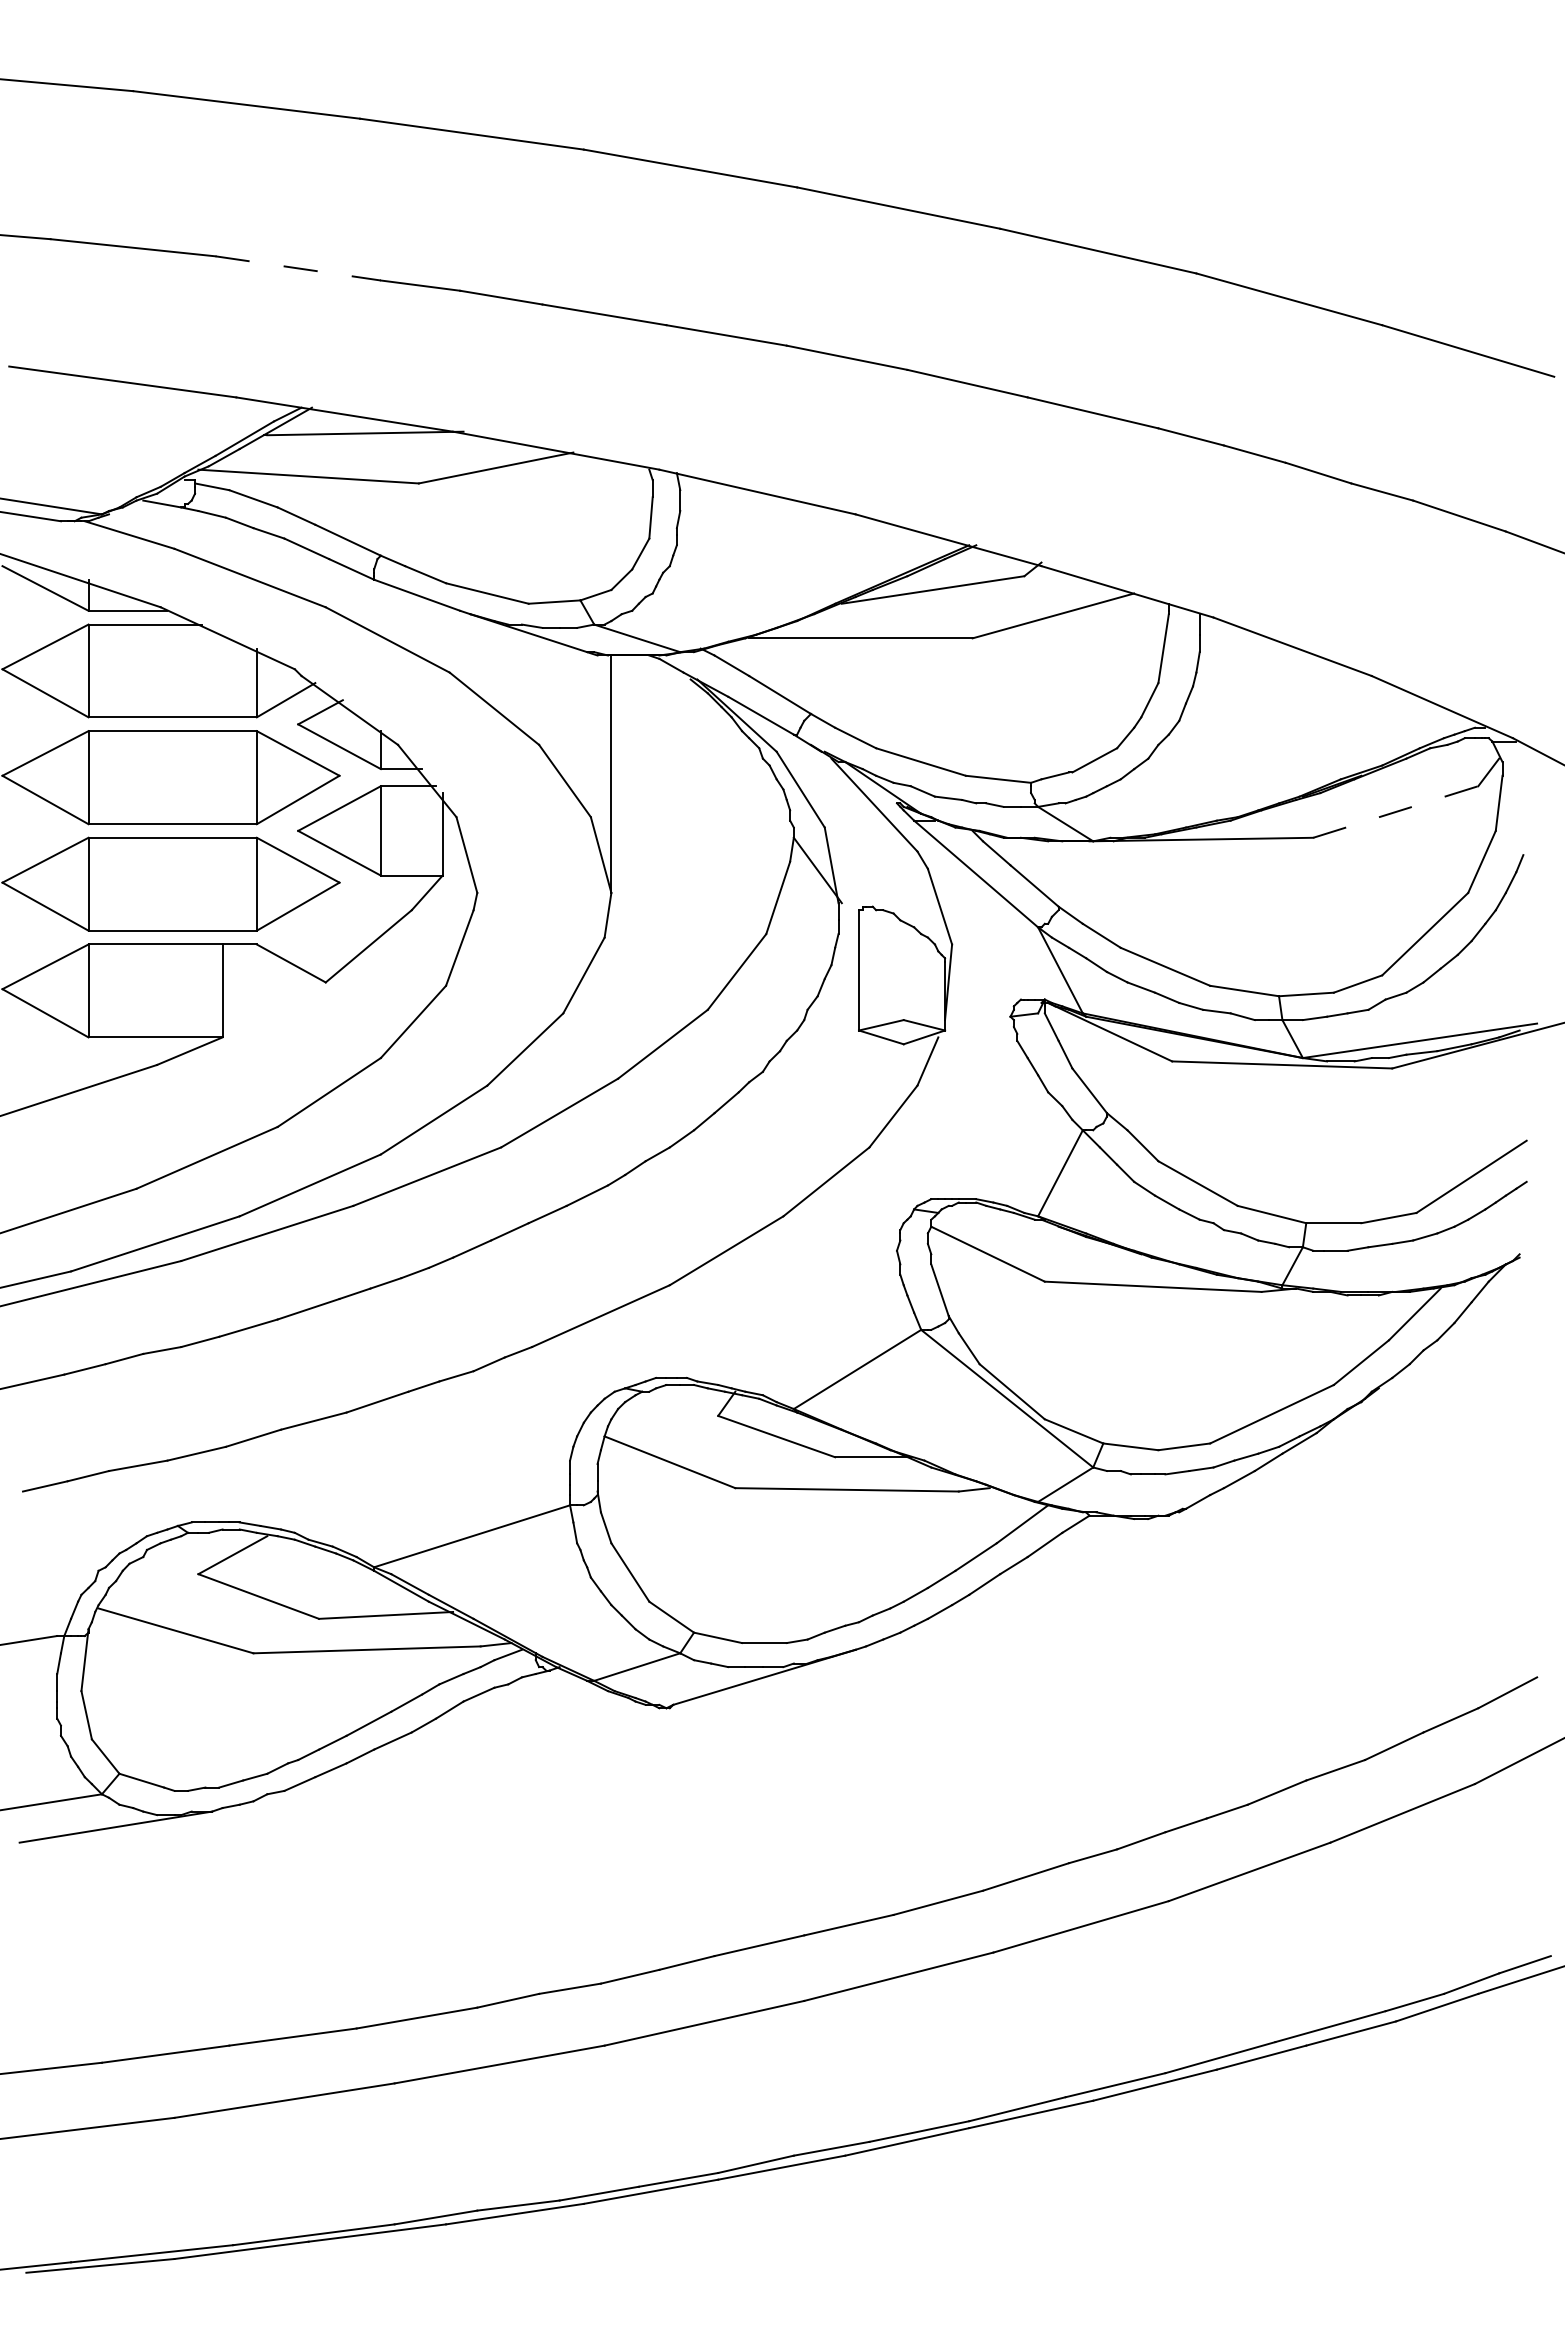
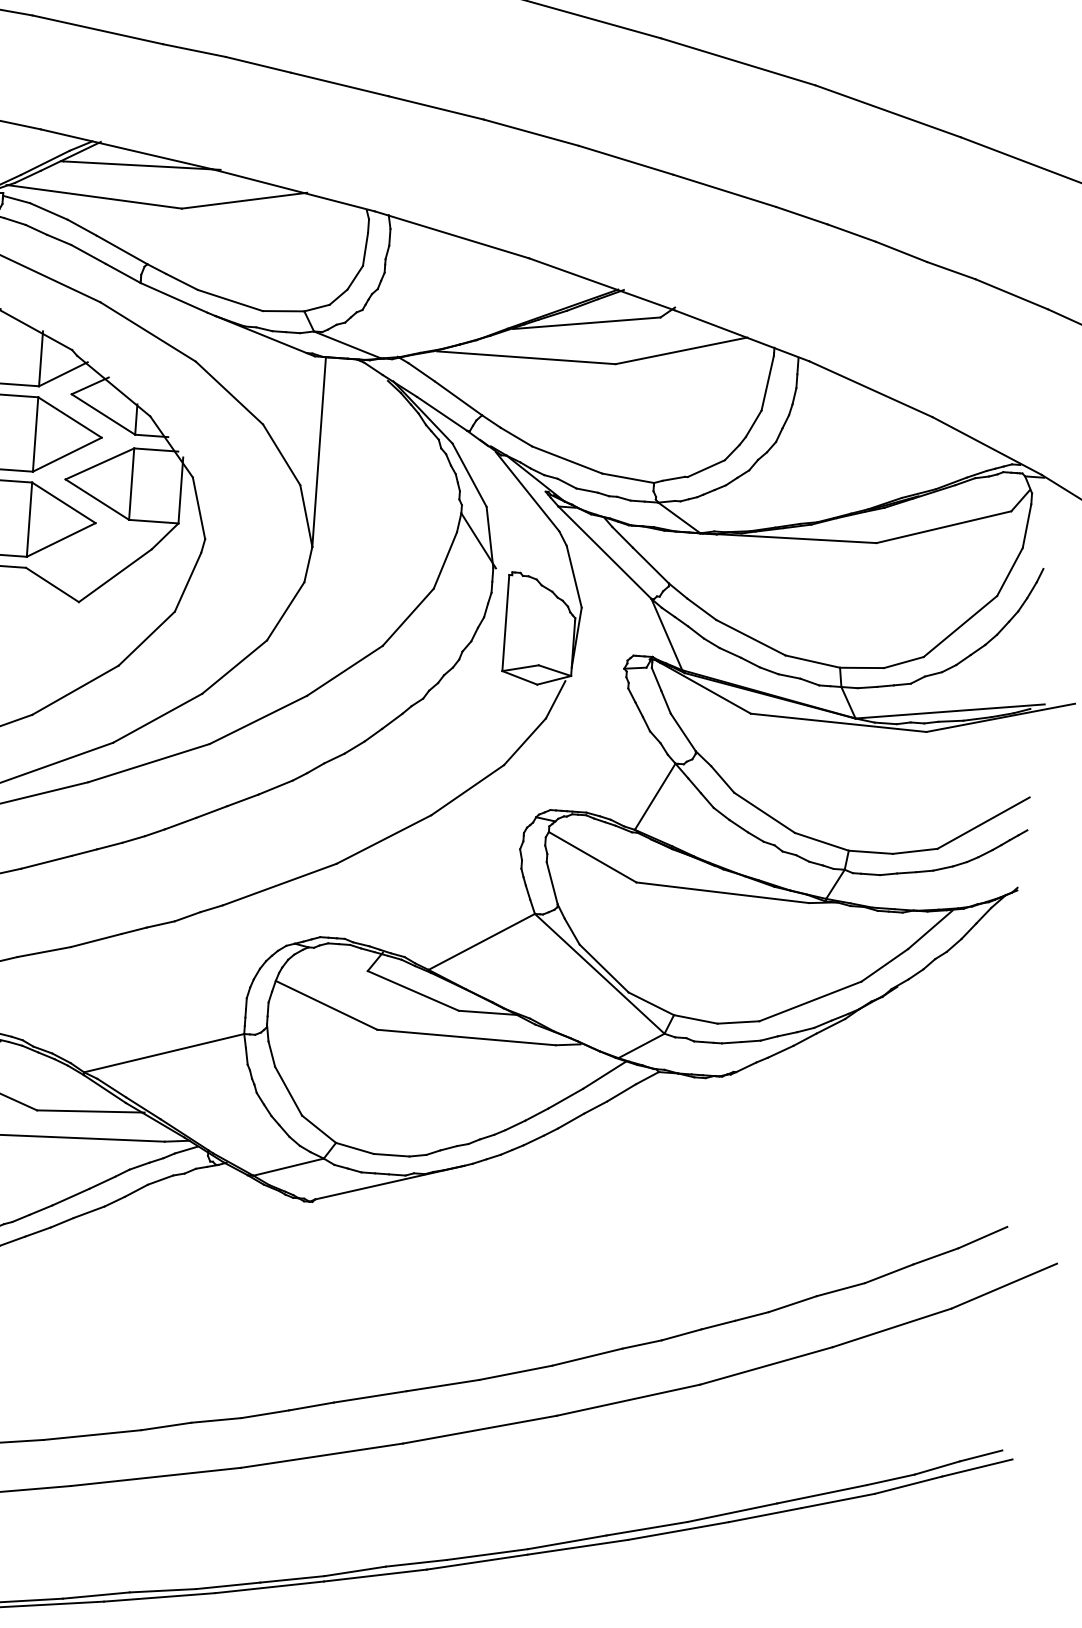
line: (298, 268) -> (98, 29), dashed -> solid
line: (1396, 811) -> (944, 526), dashed -> solid

